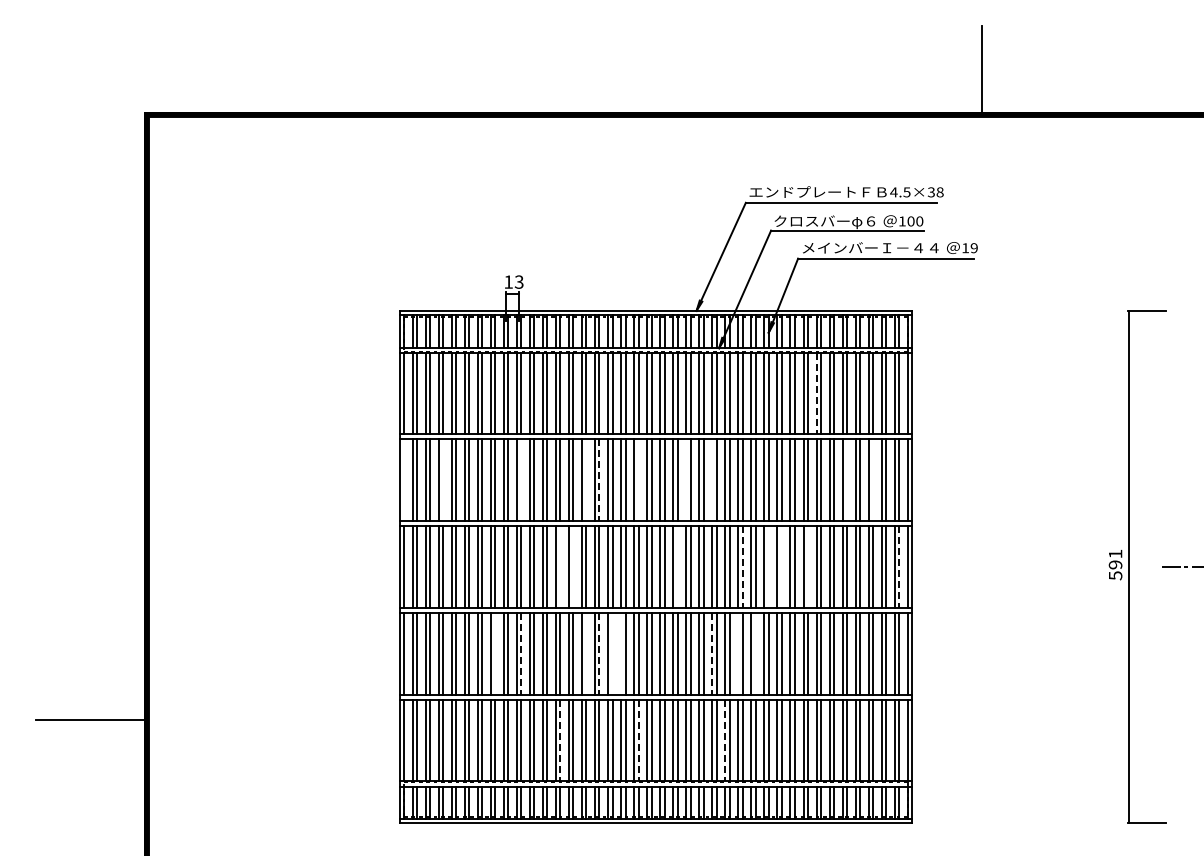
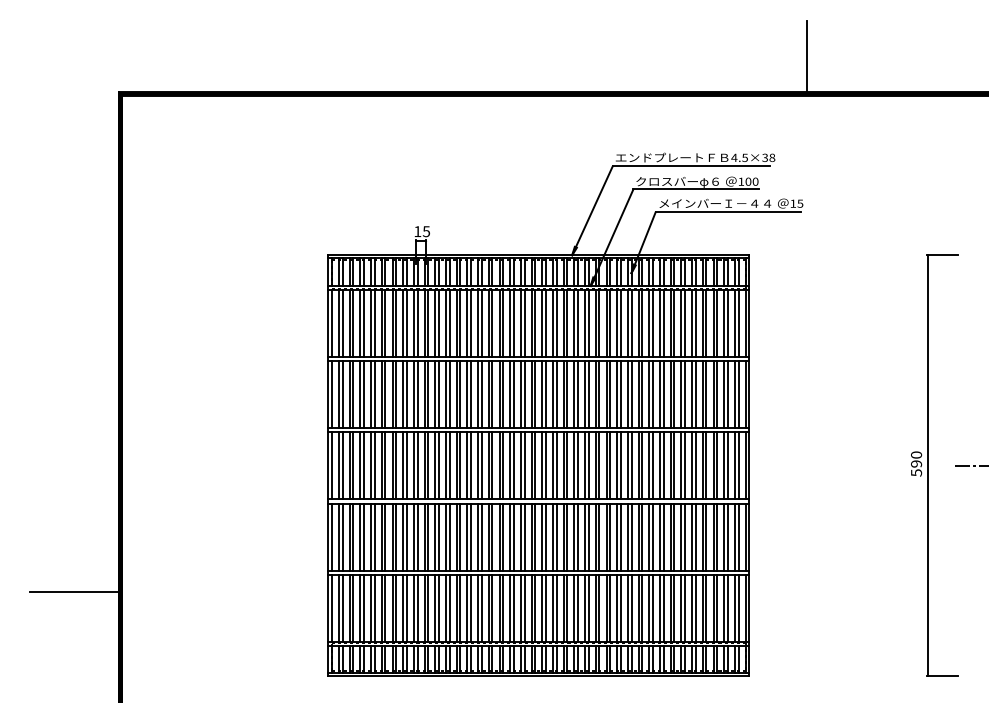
text: (973, 247) -> (799, 203), 19 -> 15
text: (519, 281) -> (426, 231), 13 -> 15
line: (816, 393) -> (670, 323), dashed -> solid
line: (404, 480) -> (332, 394), added
line: (443, 480) -> (364, 394), added
line: (521, 480) -> (428, 394), added
line: (586, 480) -> (481, 394), added
line: (599, 480) -> (492, 394), dashed -> solid
line: (638, 480) -> (524, 394), added
line: (686, 480) -> (563, 394), added
line: (712, 480) -> (585, 394), added
line: (846, 480) -> (695, 394), added
line: (872, 480) -> (716, 394), added
text: (1115, 553) -> (916, 454), 591 -> 590
line: (560, 566) -> (460, 465), added
line: (573, 566) -> (471, 465), added
line: (677, 566) -> (556, 465), added
line: (768, 566) -> (631, 465), added
line: (781, 566) -> (641, 465), added
line: (807, 566) -> (663, 465), added
line: (742, 567) -> (609, 466), dashed -> solid
line: (899, 567) -> (738, 466), dashed -> solid
line: (495, 653) -> (406, 536), added
line: (521, 653) -> (428, 536), dashed -> solid
line: (586, 653) -> (481, 536), added
line: (599, 653) -> (492, 536), dashed -> solid
line: (612, 653) -> (503, 536), added
line: (621, 653) -> (510, 536), added
line: (712, 653) -> (585, 536), dashed -> solid
line: (738, 653) -> (606, 536), added
line: (755, 653) -> (620, 536), added
line: (560, 740) -> (460, 608), dashed -> solid
line: (638, 740) -> (524, 608), dashed -> solid
line: (725, 740) -> (595, 608), dashed -> solid

